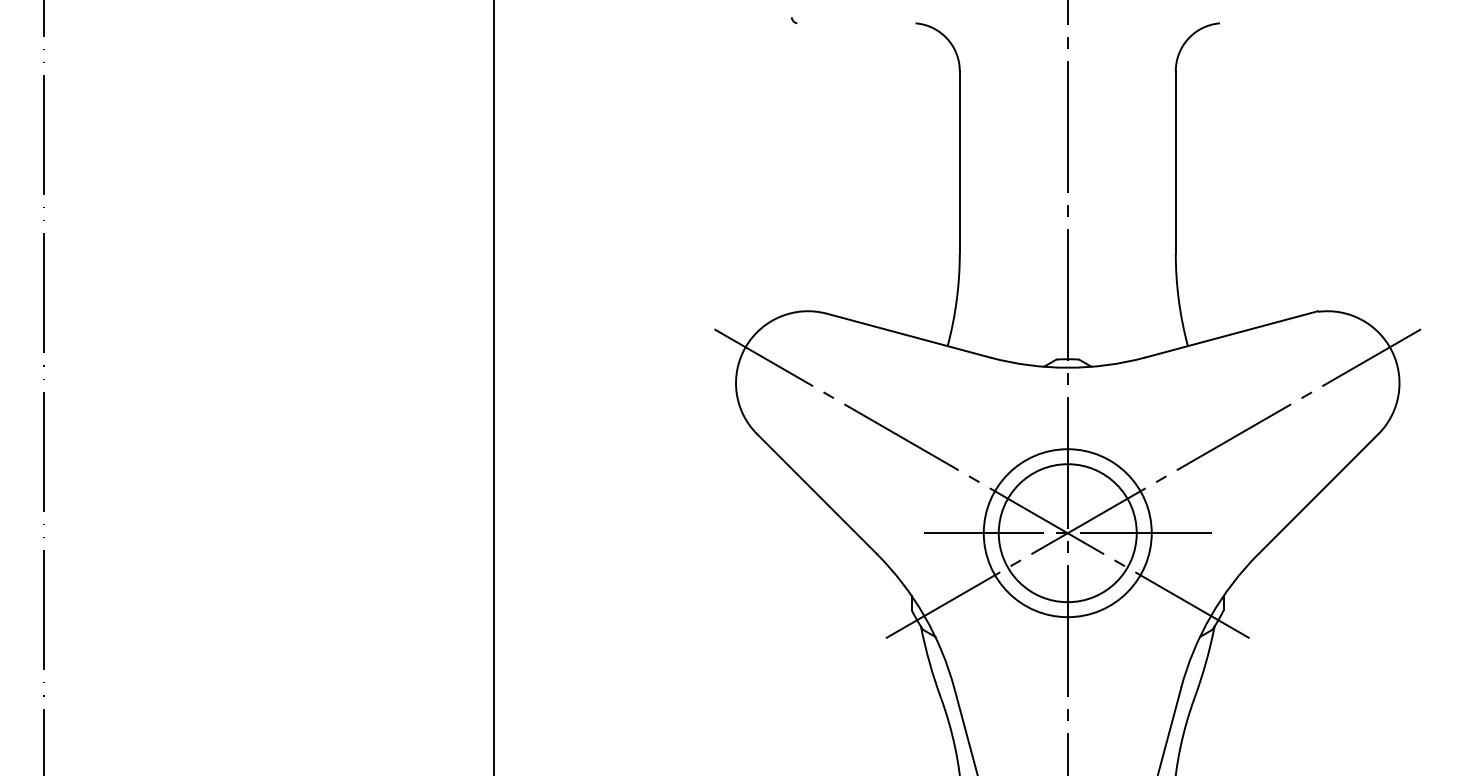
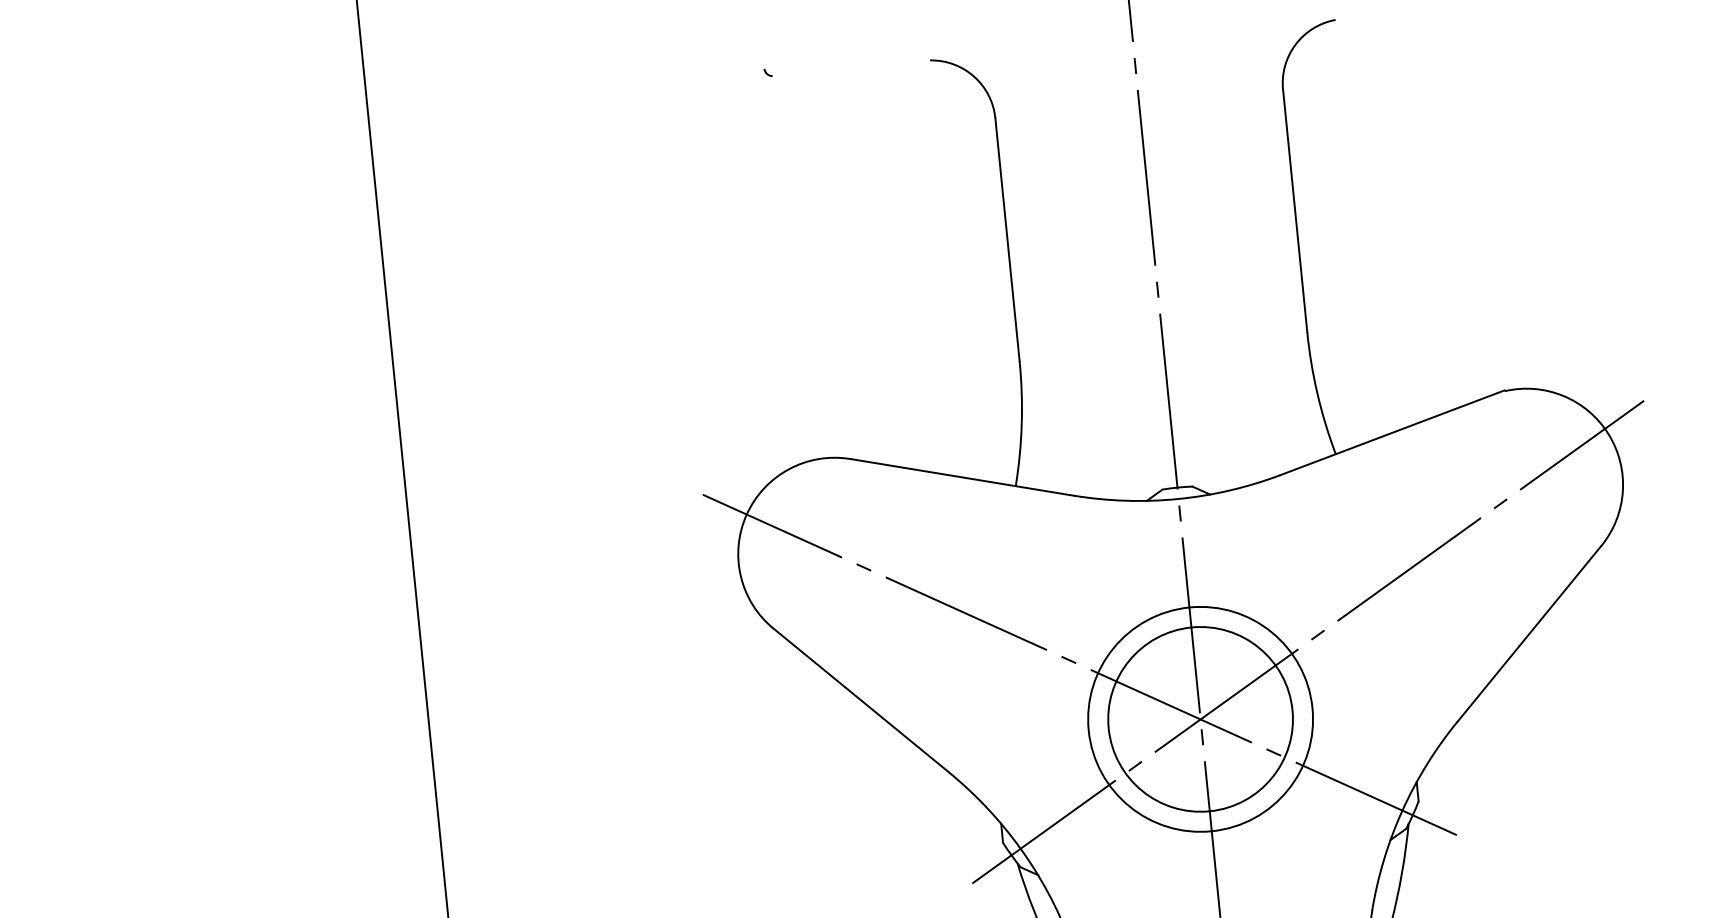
line: (1067, 533) -> (1200, 719), removed

